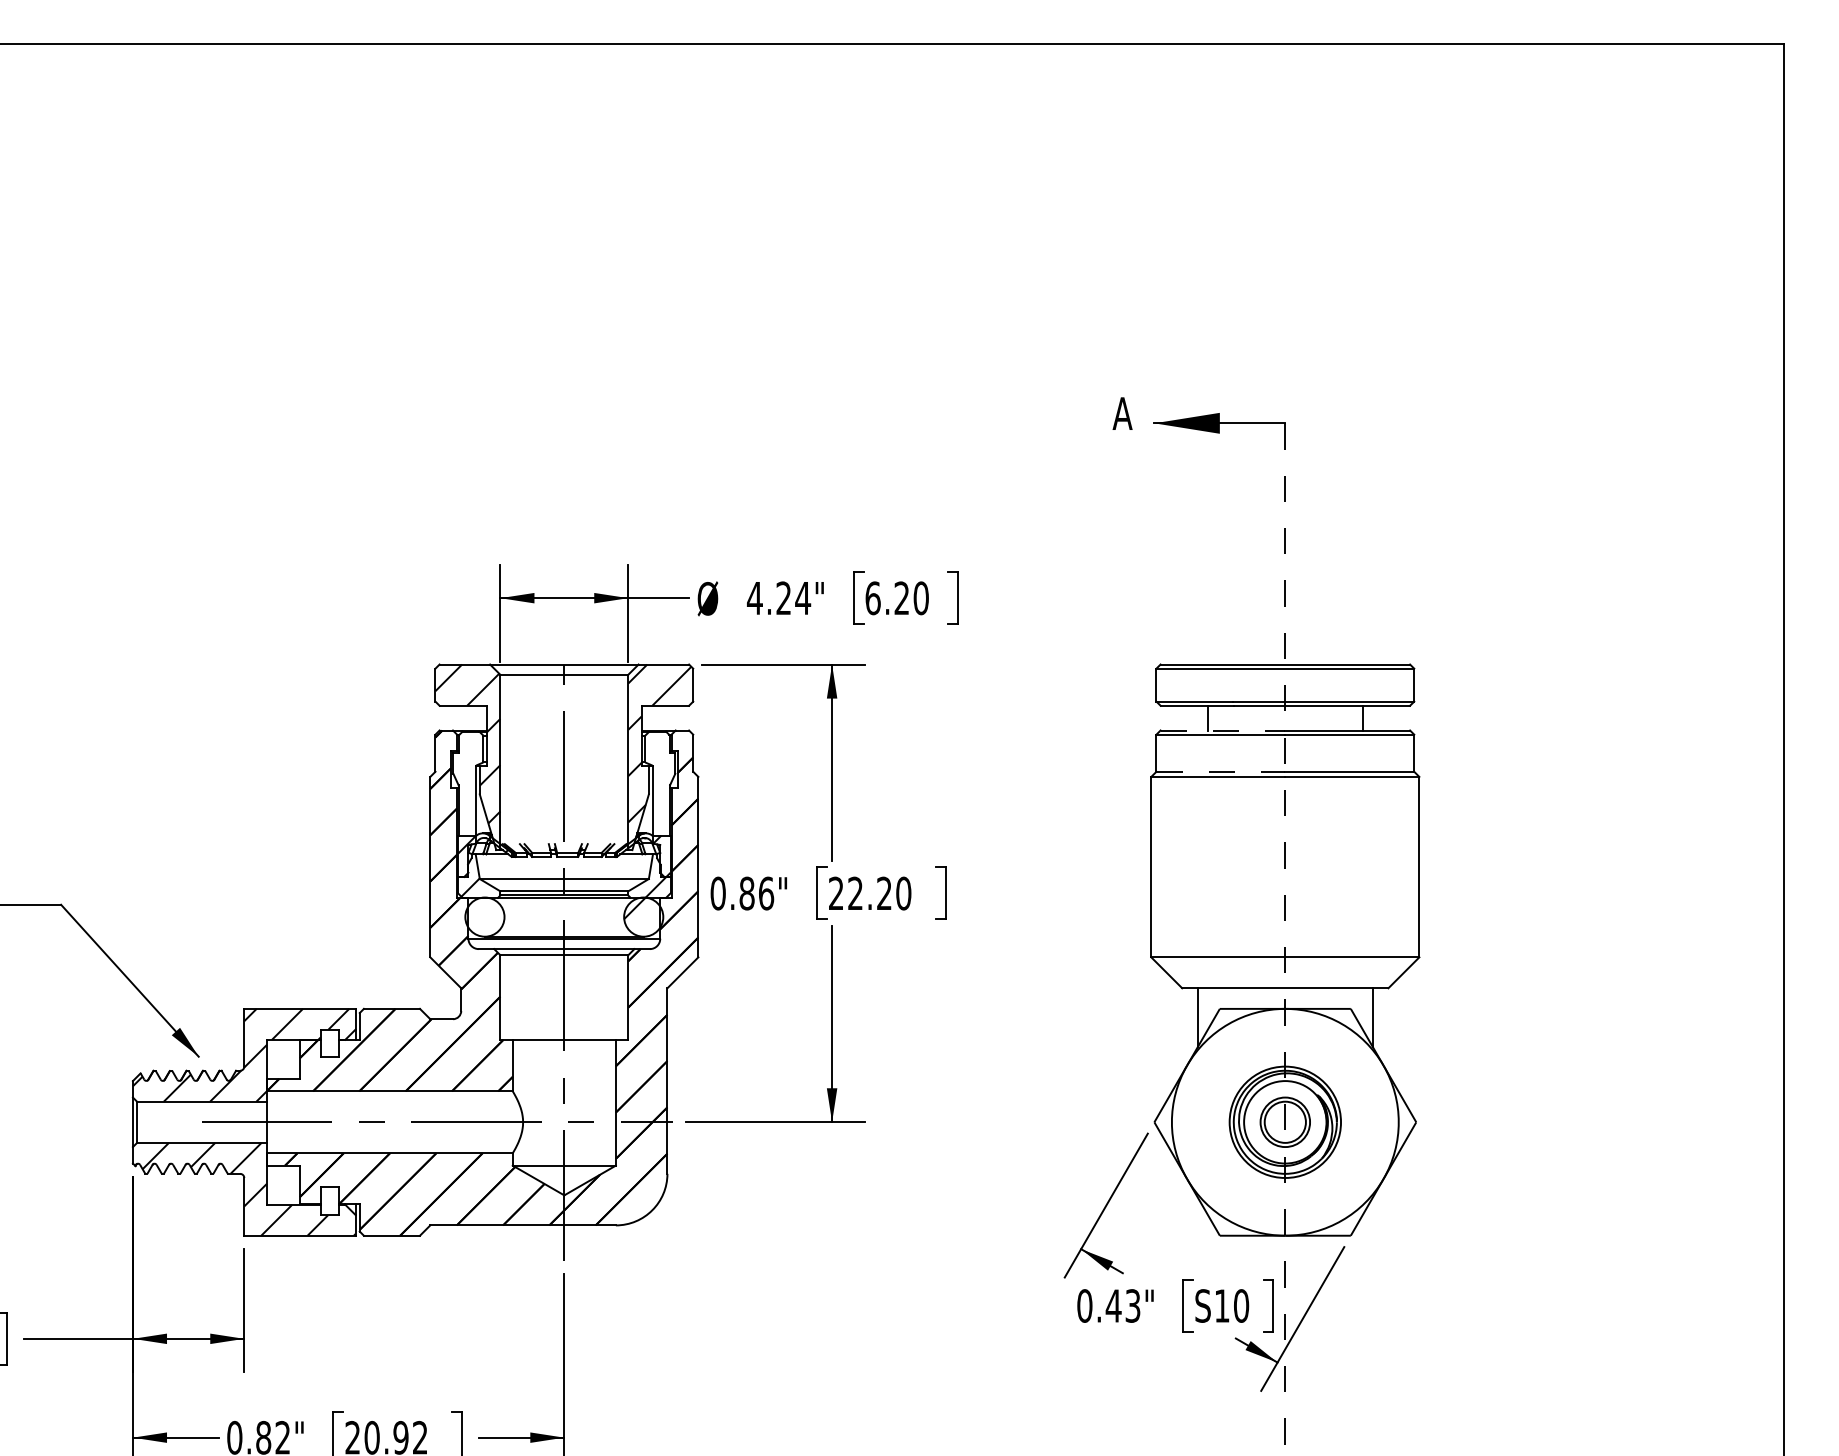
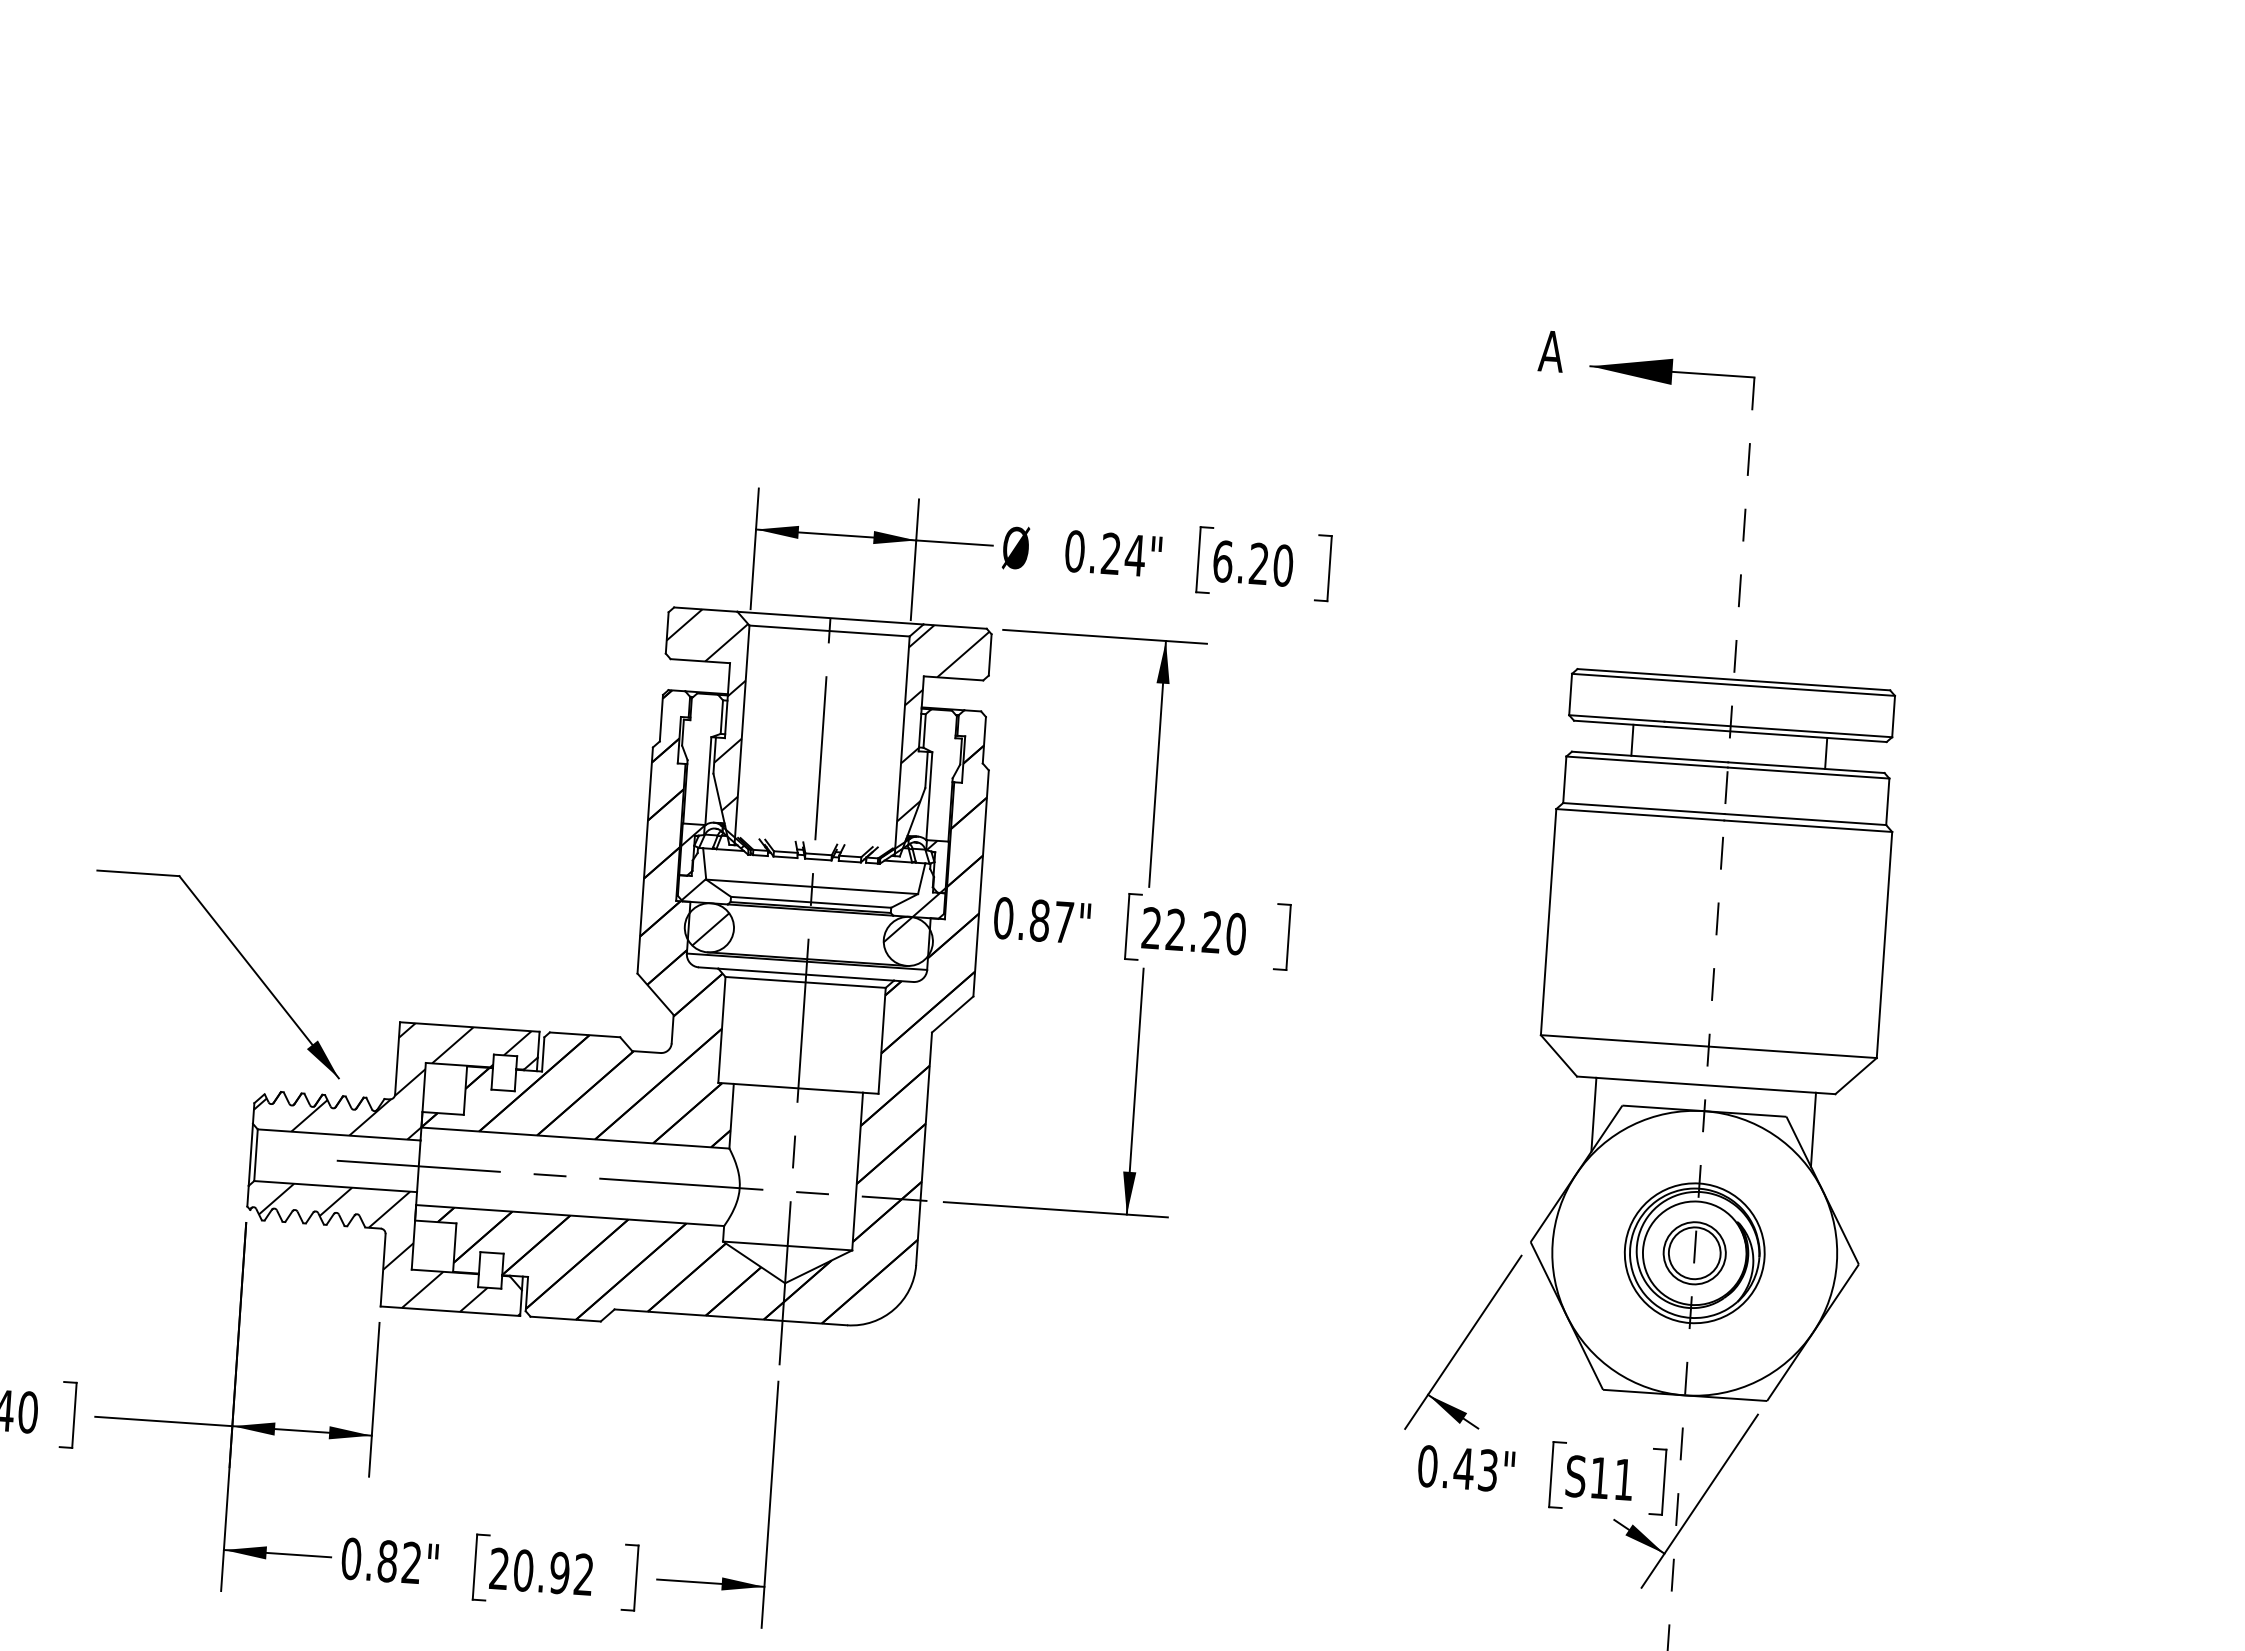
text: (754, 598) -> (1074, 551), 4.24" -> 0.24"
line: (1223, 730) -> (1650, 757), dashed -> solid
line: (1221, 771) -> (1644, 808), dashed -> solid
text: (766, 893) -> (1064, 922), 0.86" -> 0.87"
hatch: (485, 918) -> (709, 929), added
text: (1241, 1305) -> (1624, 1479), S10 -> S11

